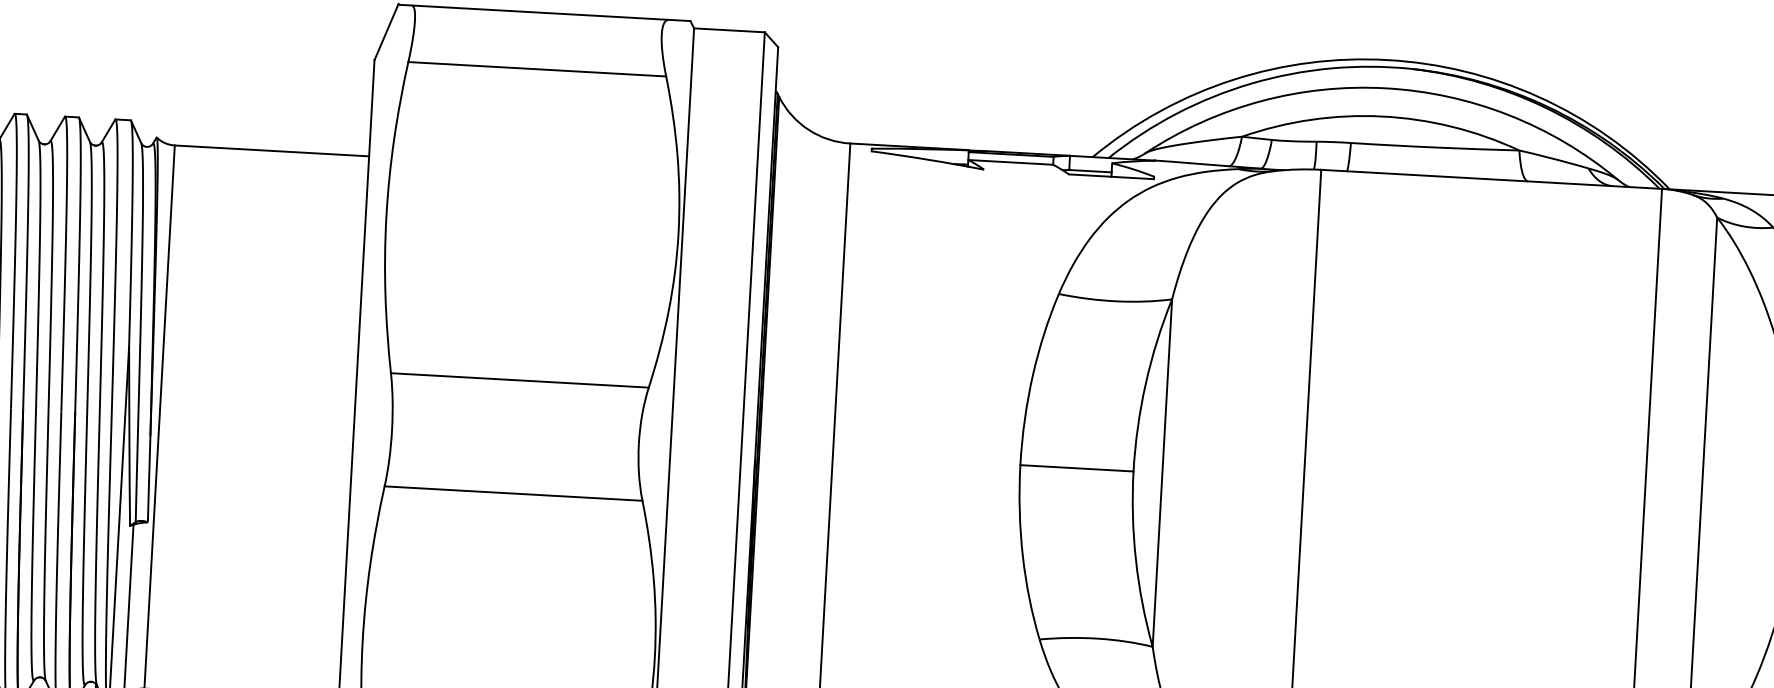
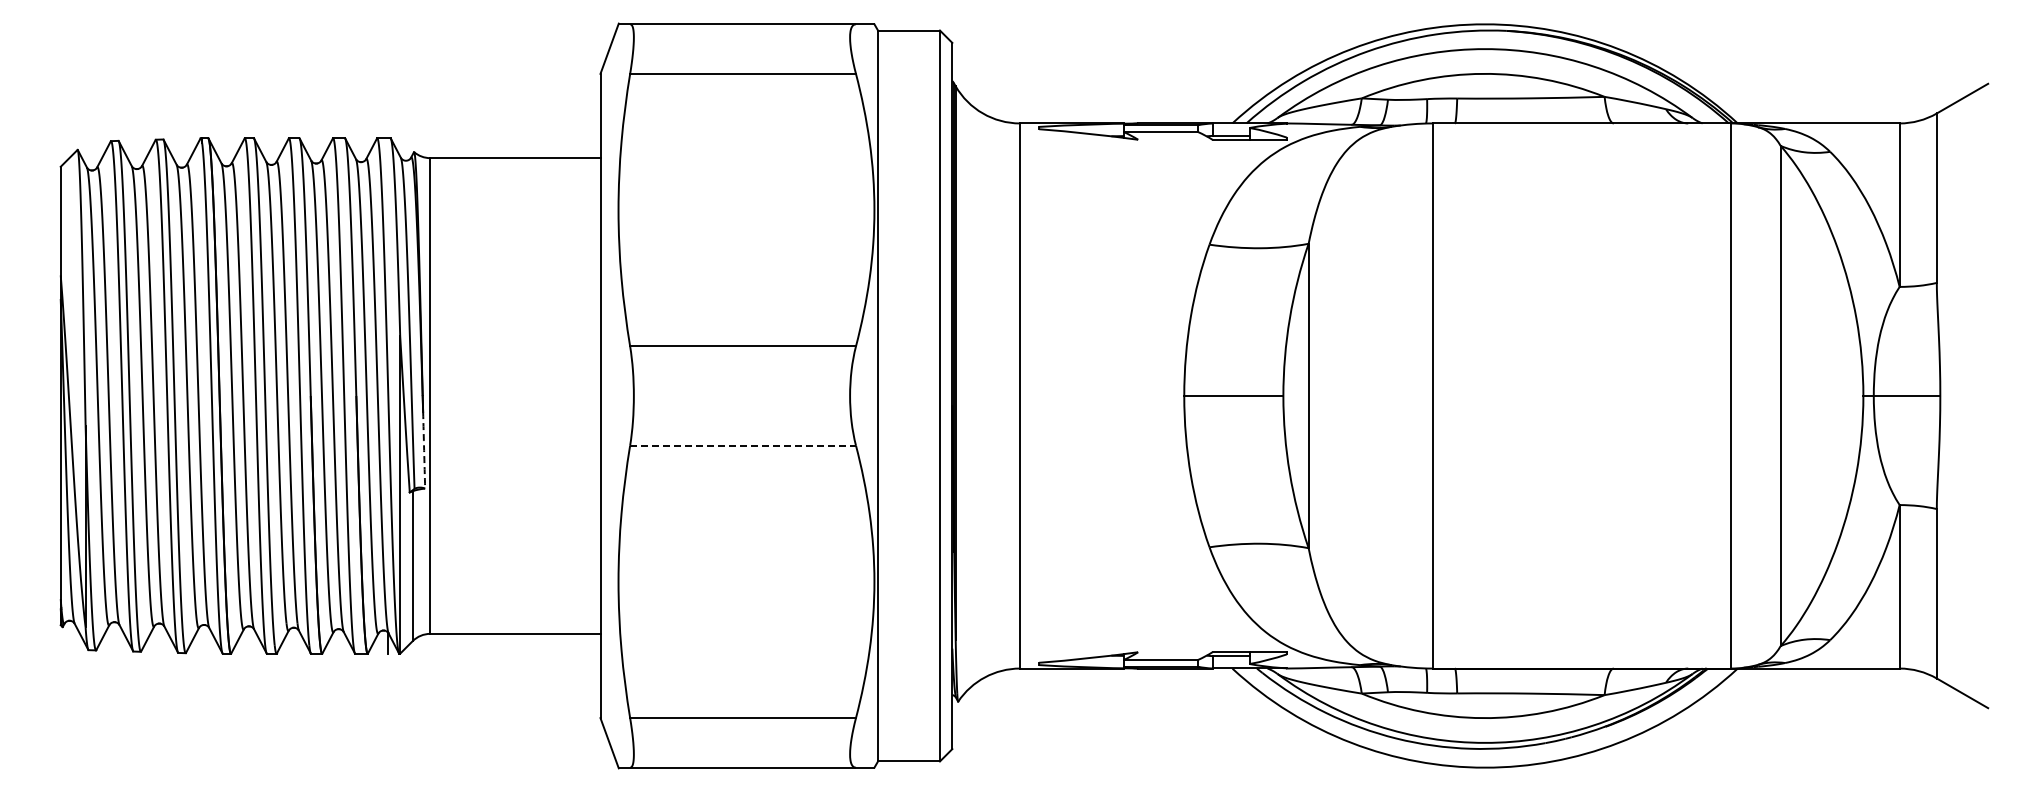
arc: (149, 478) -> (424, 450), solid -> dashed
line: (514, 493) -> (743, 445), solid -> dashed

